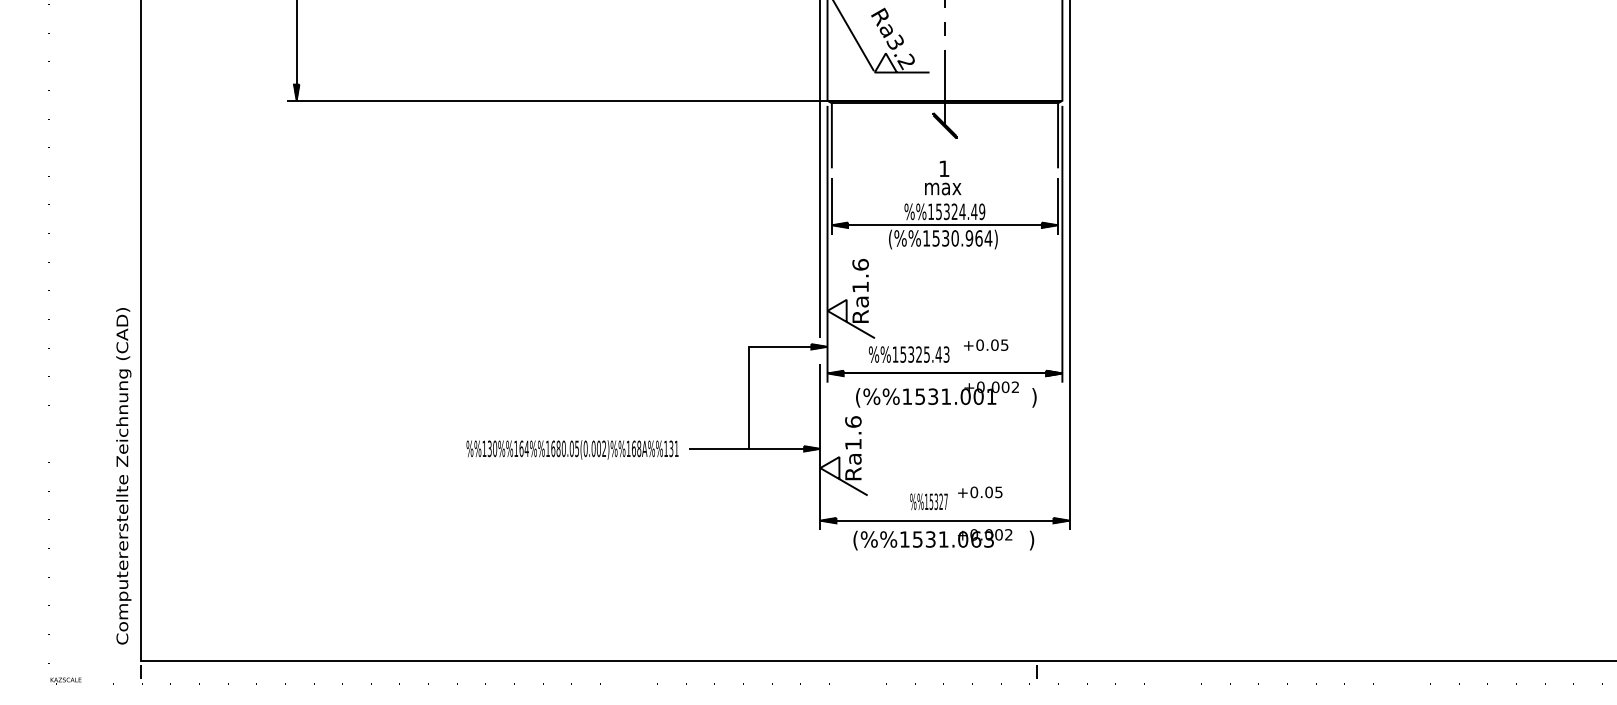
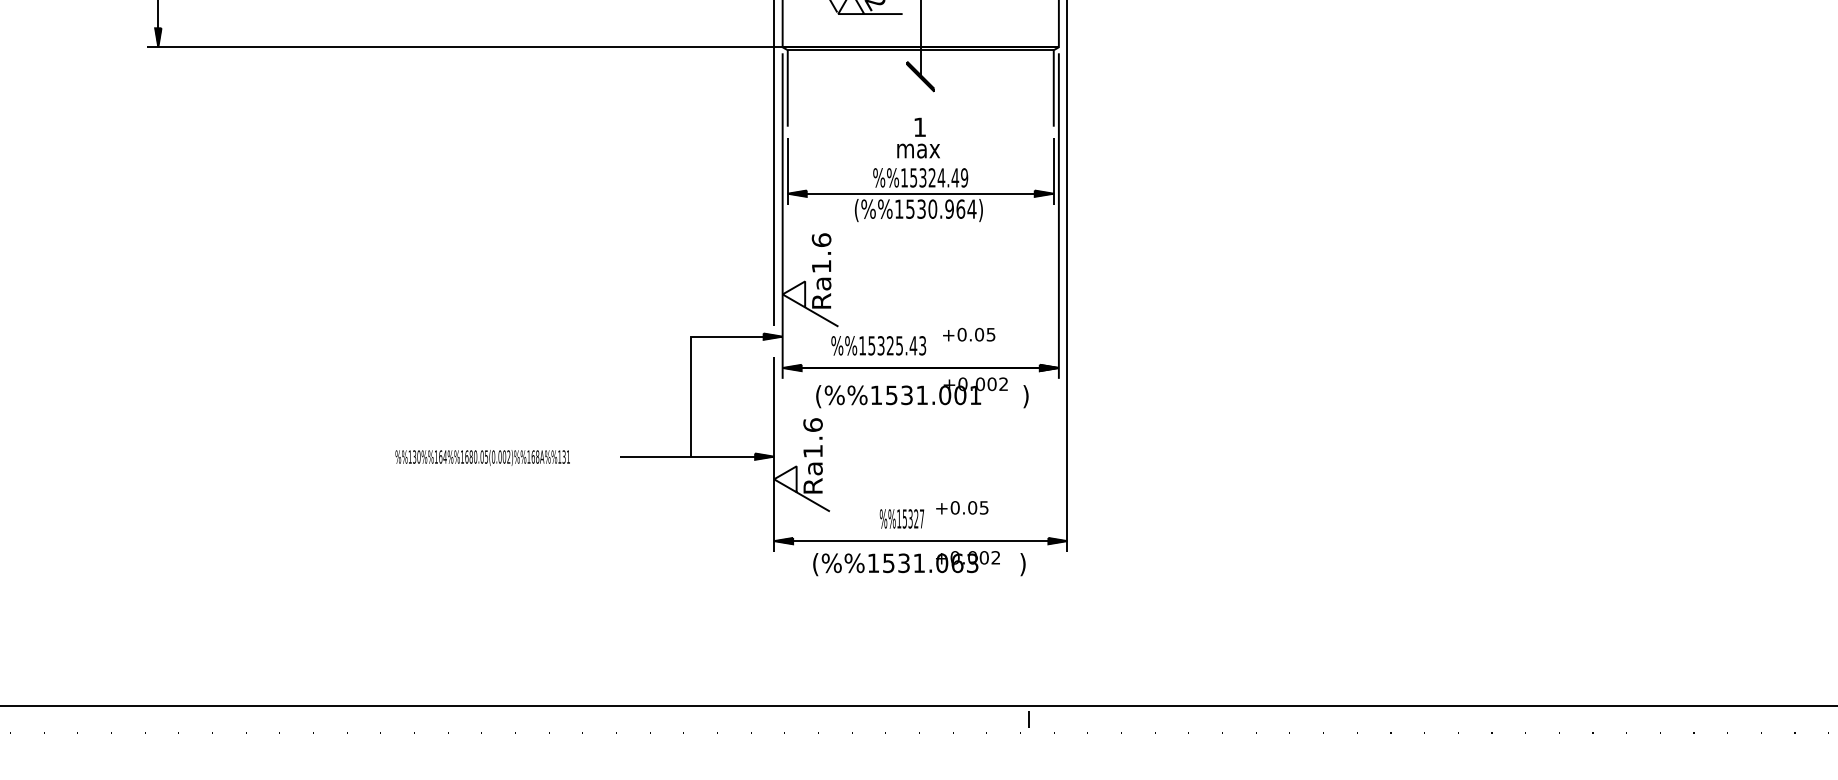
part: (572, 449) -> (482, 457), size x0.7

